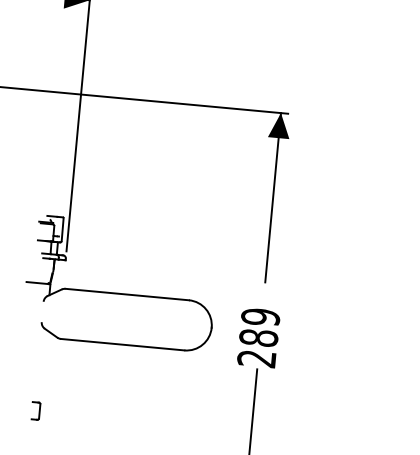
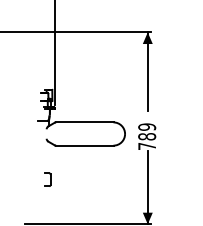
text: (255, 358) -> (146, 146), 289 -> 789
part: (35, 410) -> (47, 179), size x1.6

